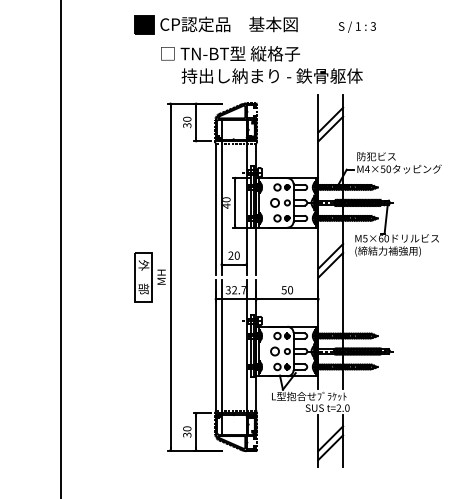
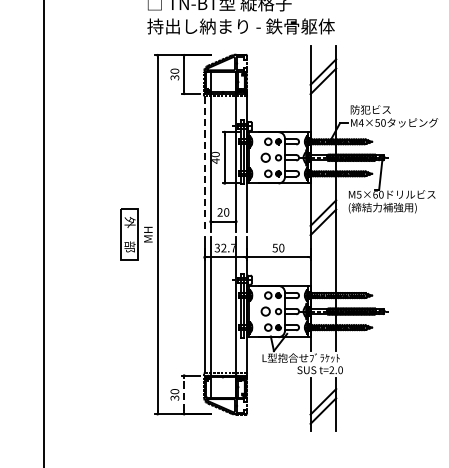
text: (271, 75) -> (240, 25), moved
line: (215, 209) -> (204, 164), solid -> dashed
line: (196, 432) -> (184, 395), solid -> dashed

